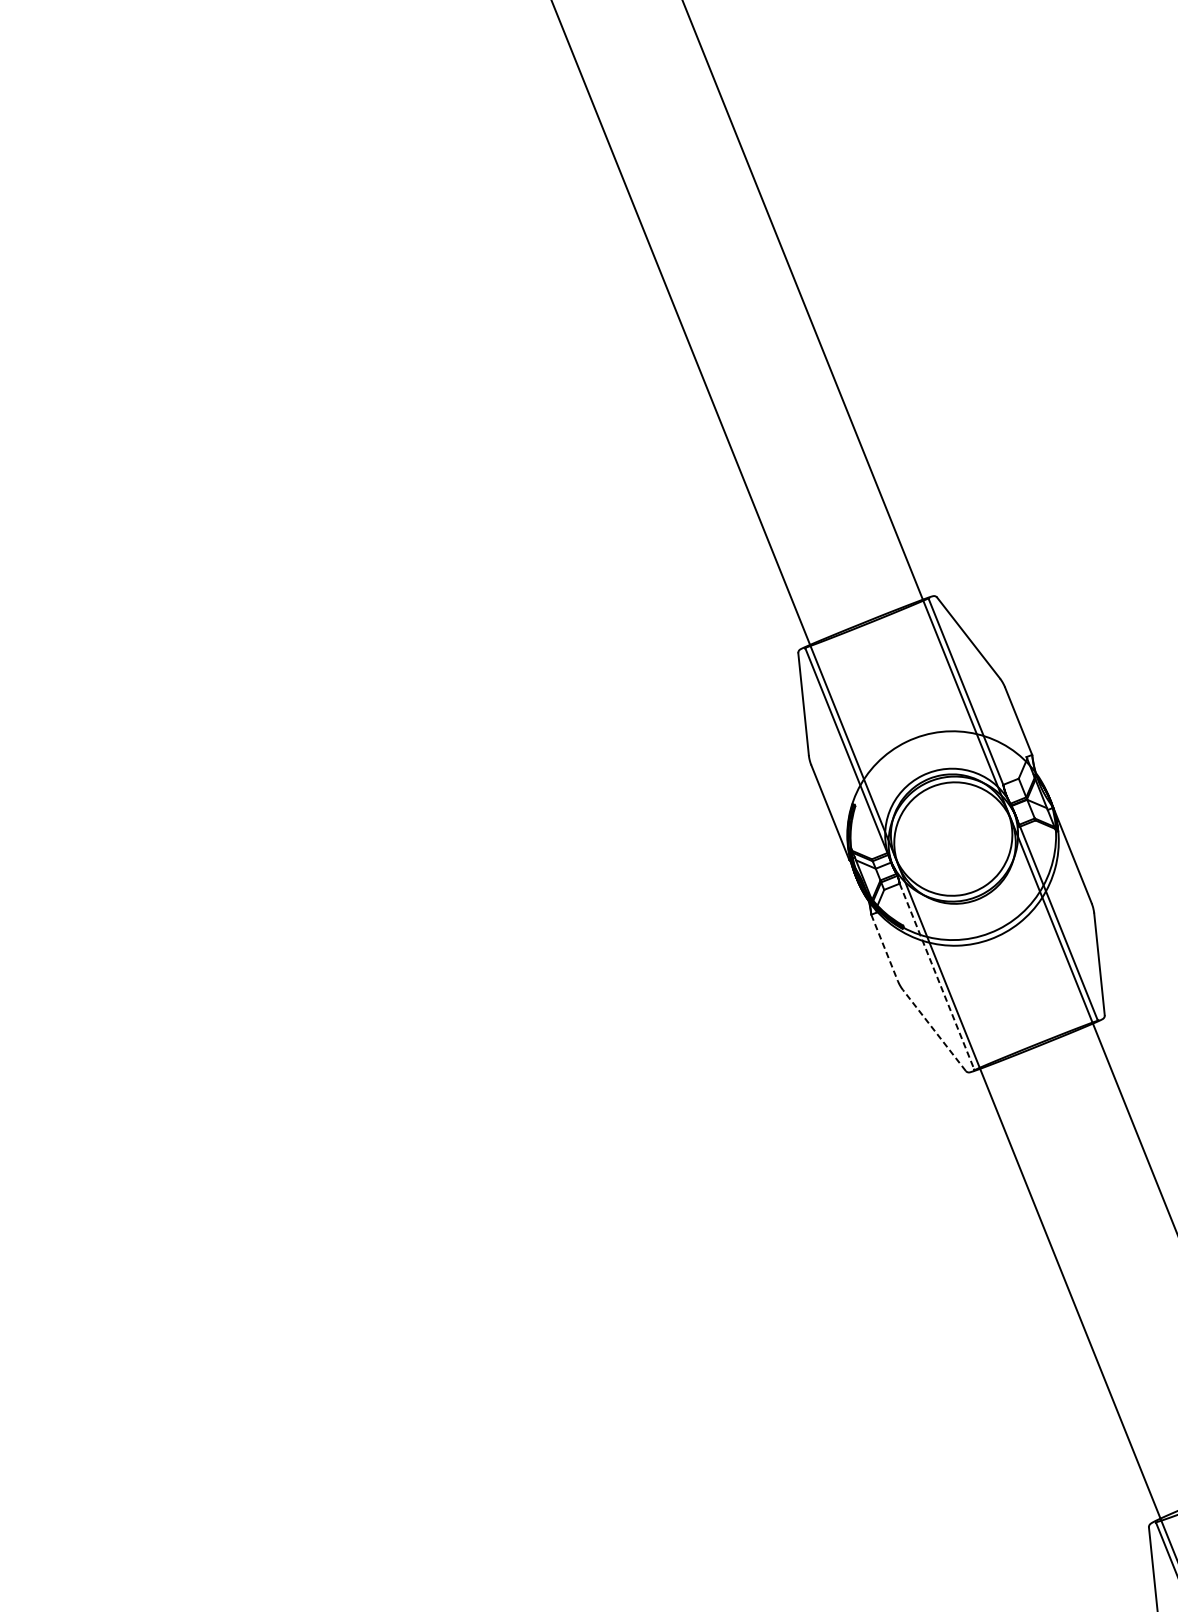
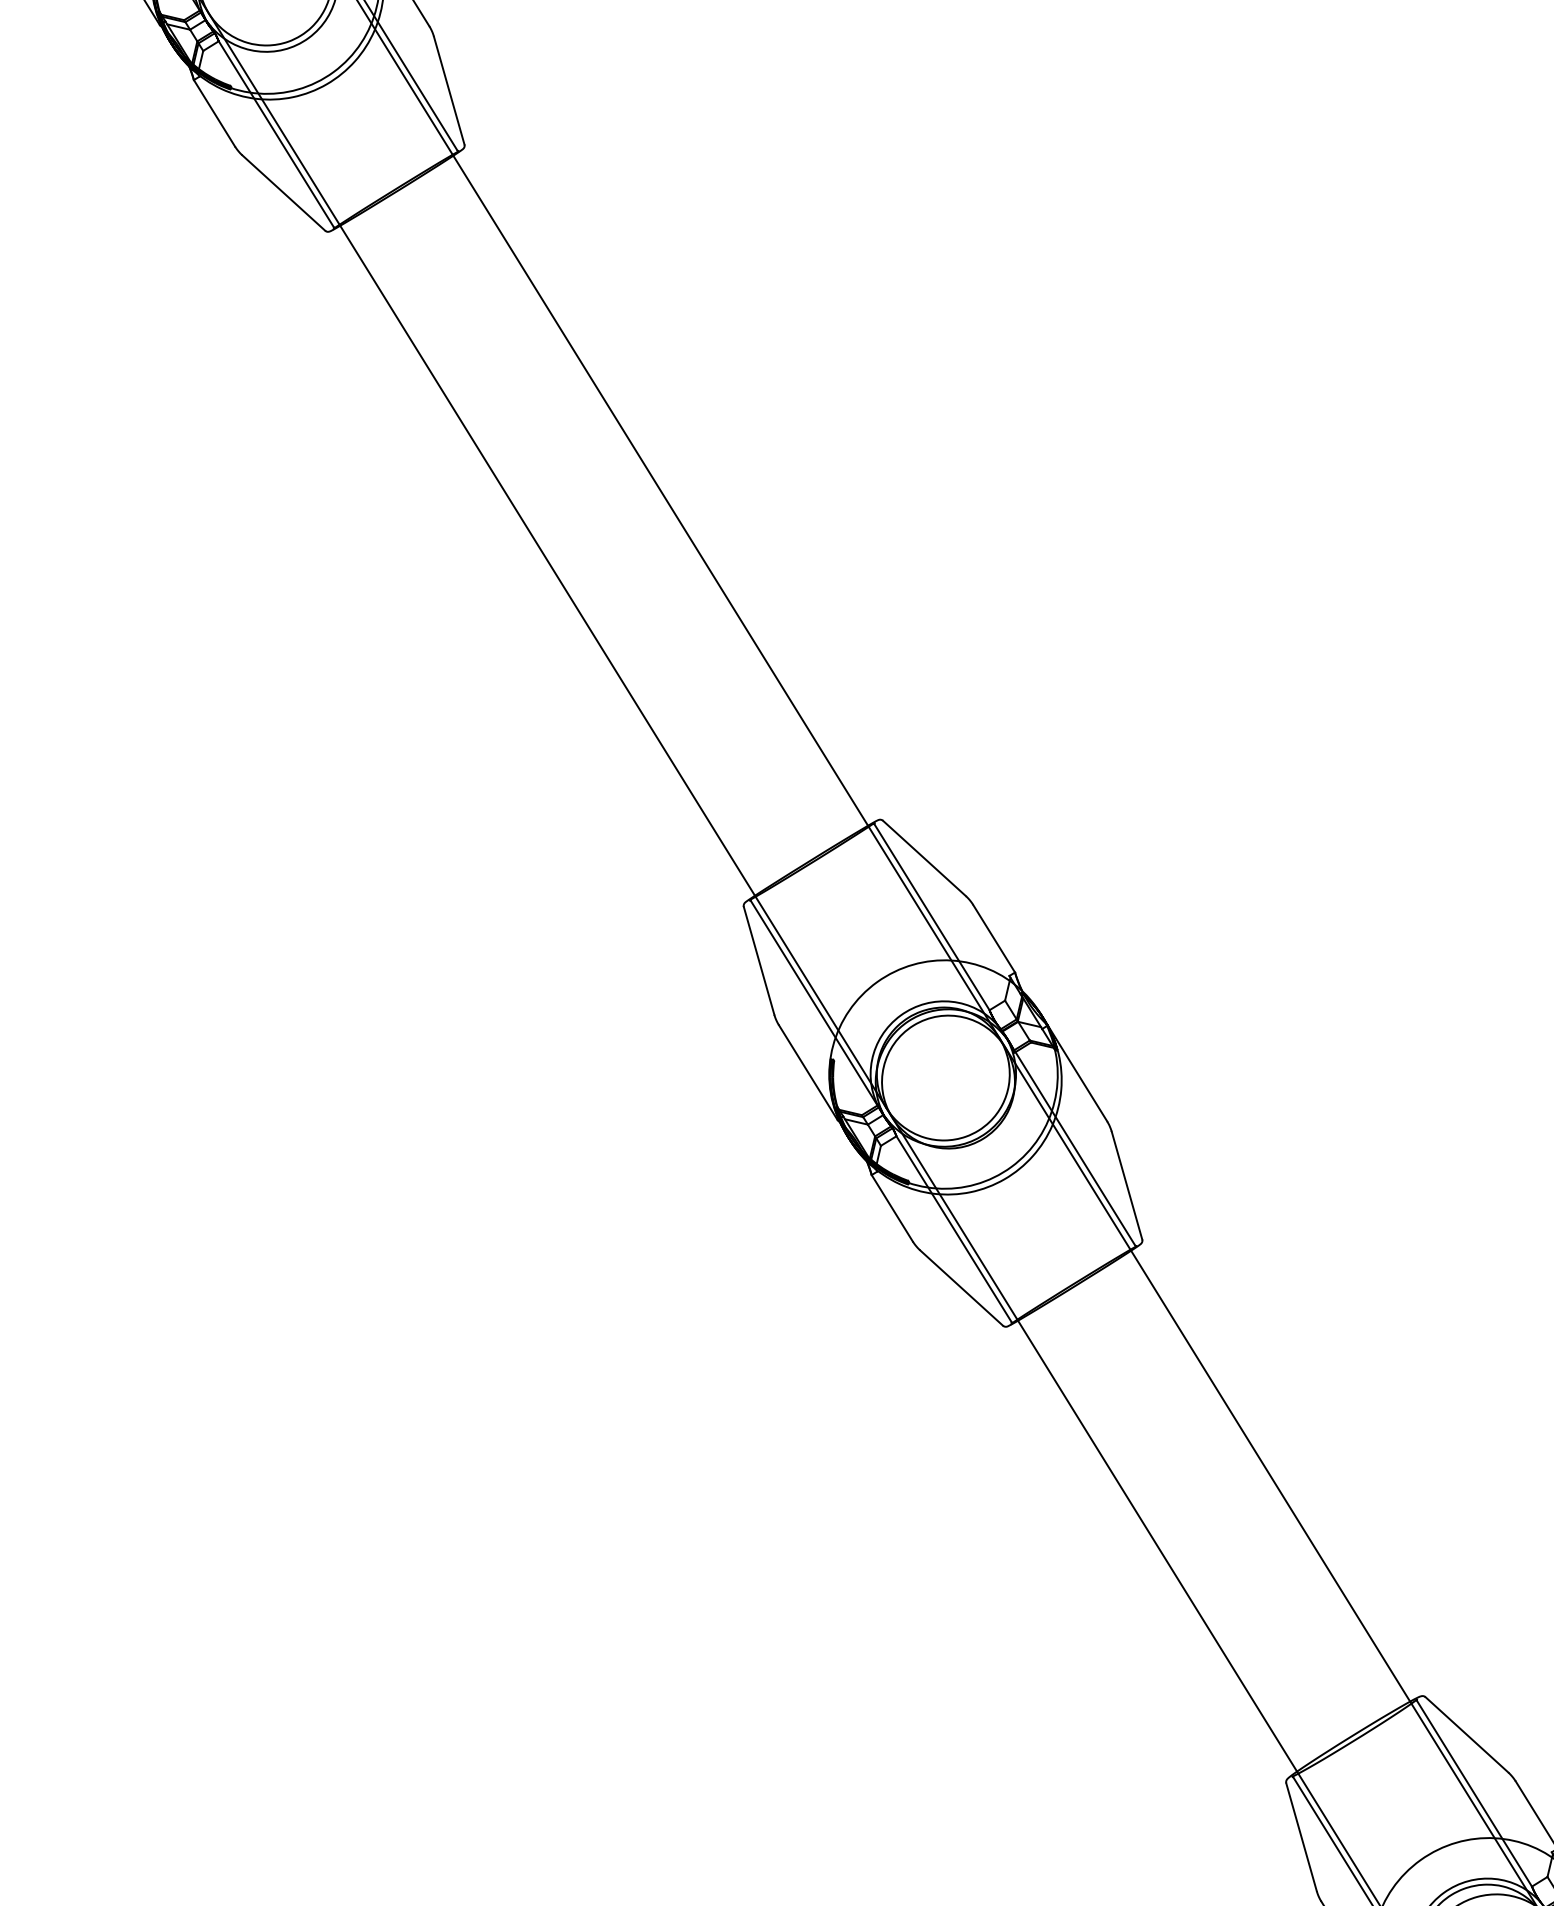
line: (884, 948) -> (892, 1208), dashed -> solid
line: (937, 976) -> (954, 1229), dashed -> solid
line: (934, 1030) -> (961, 1288), dashed -> solid

